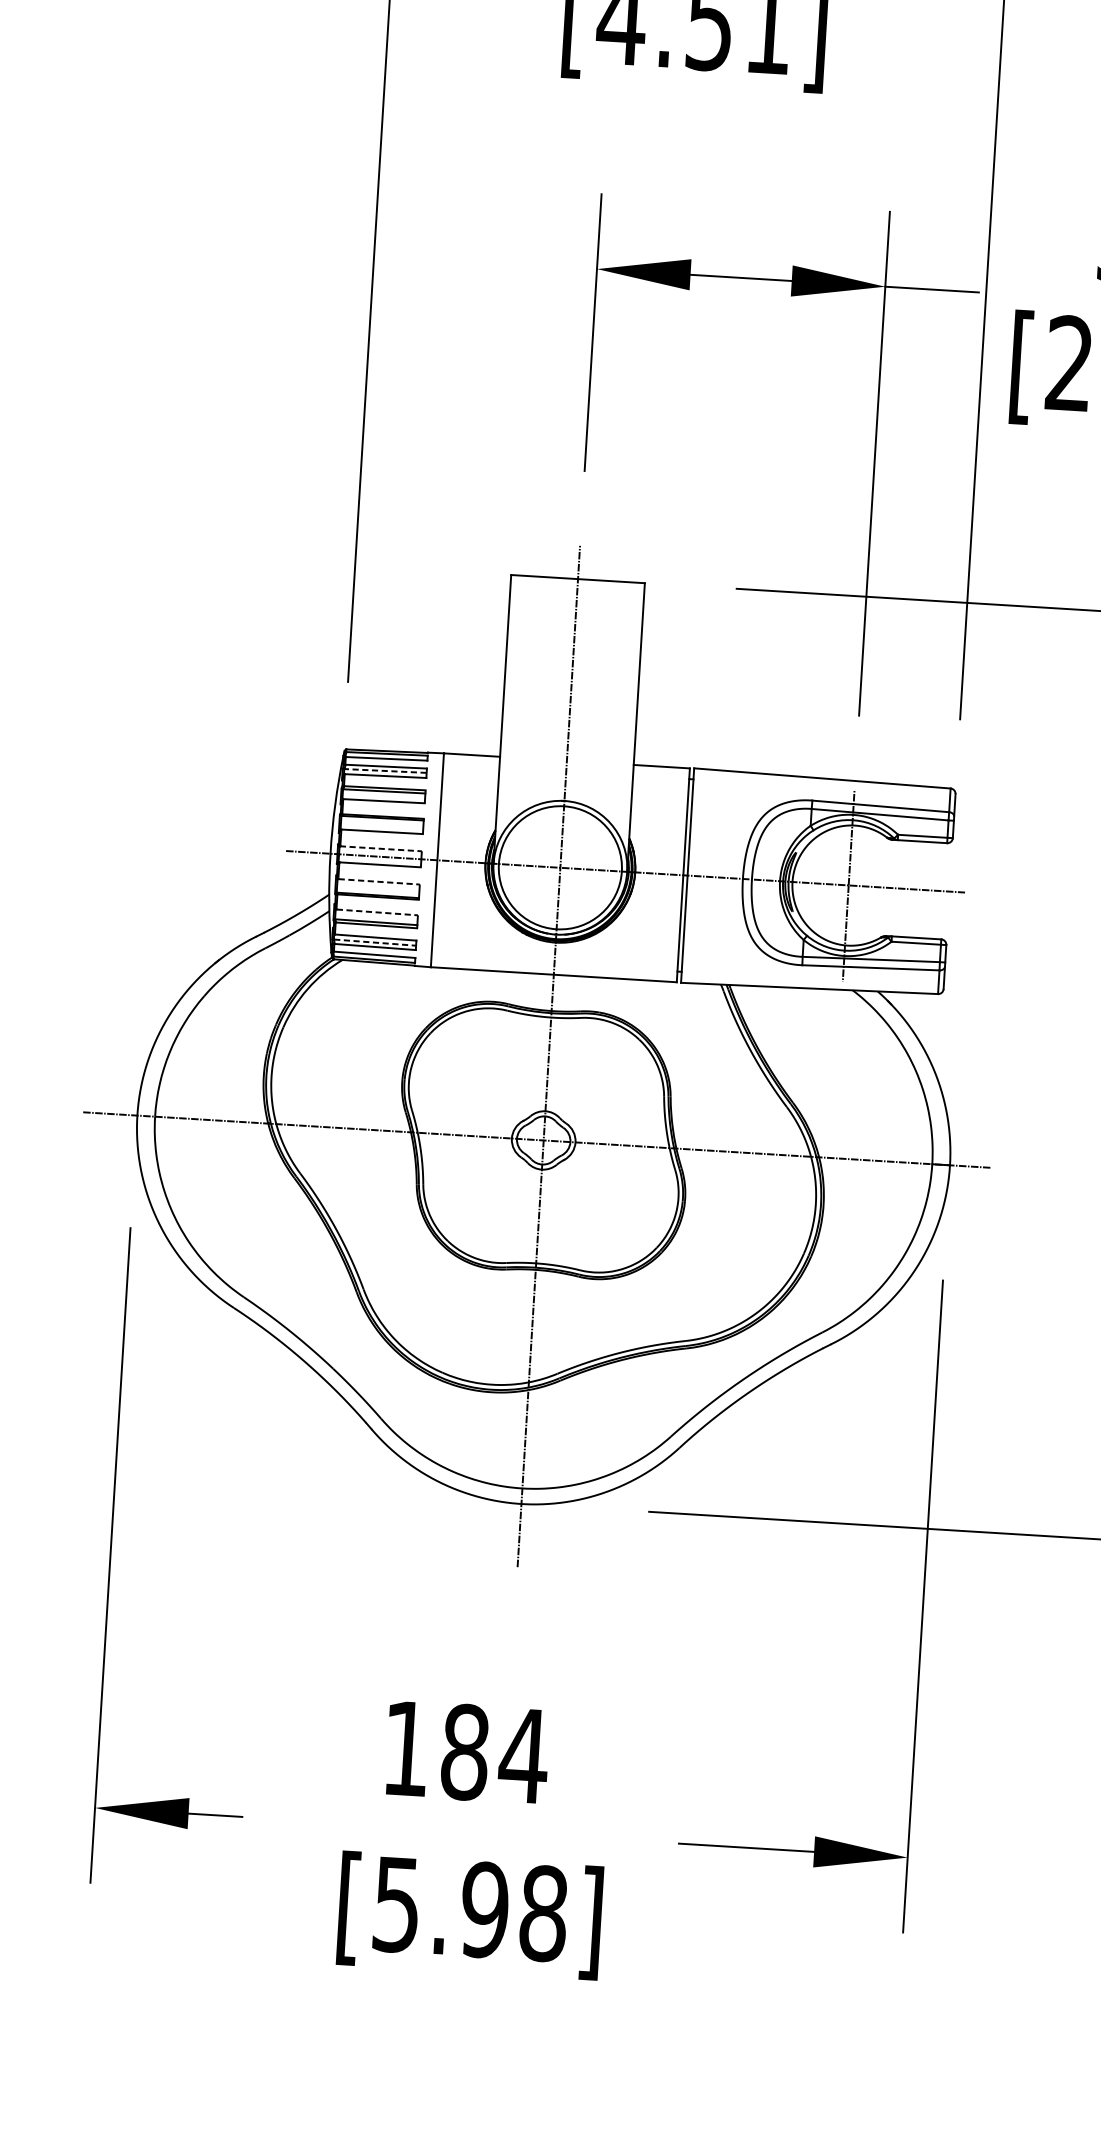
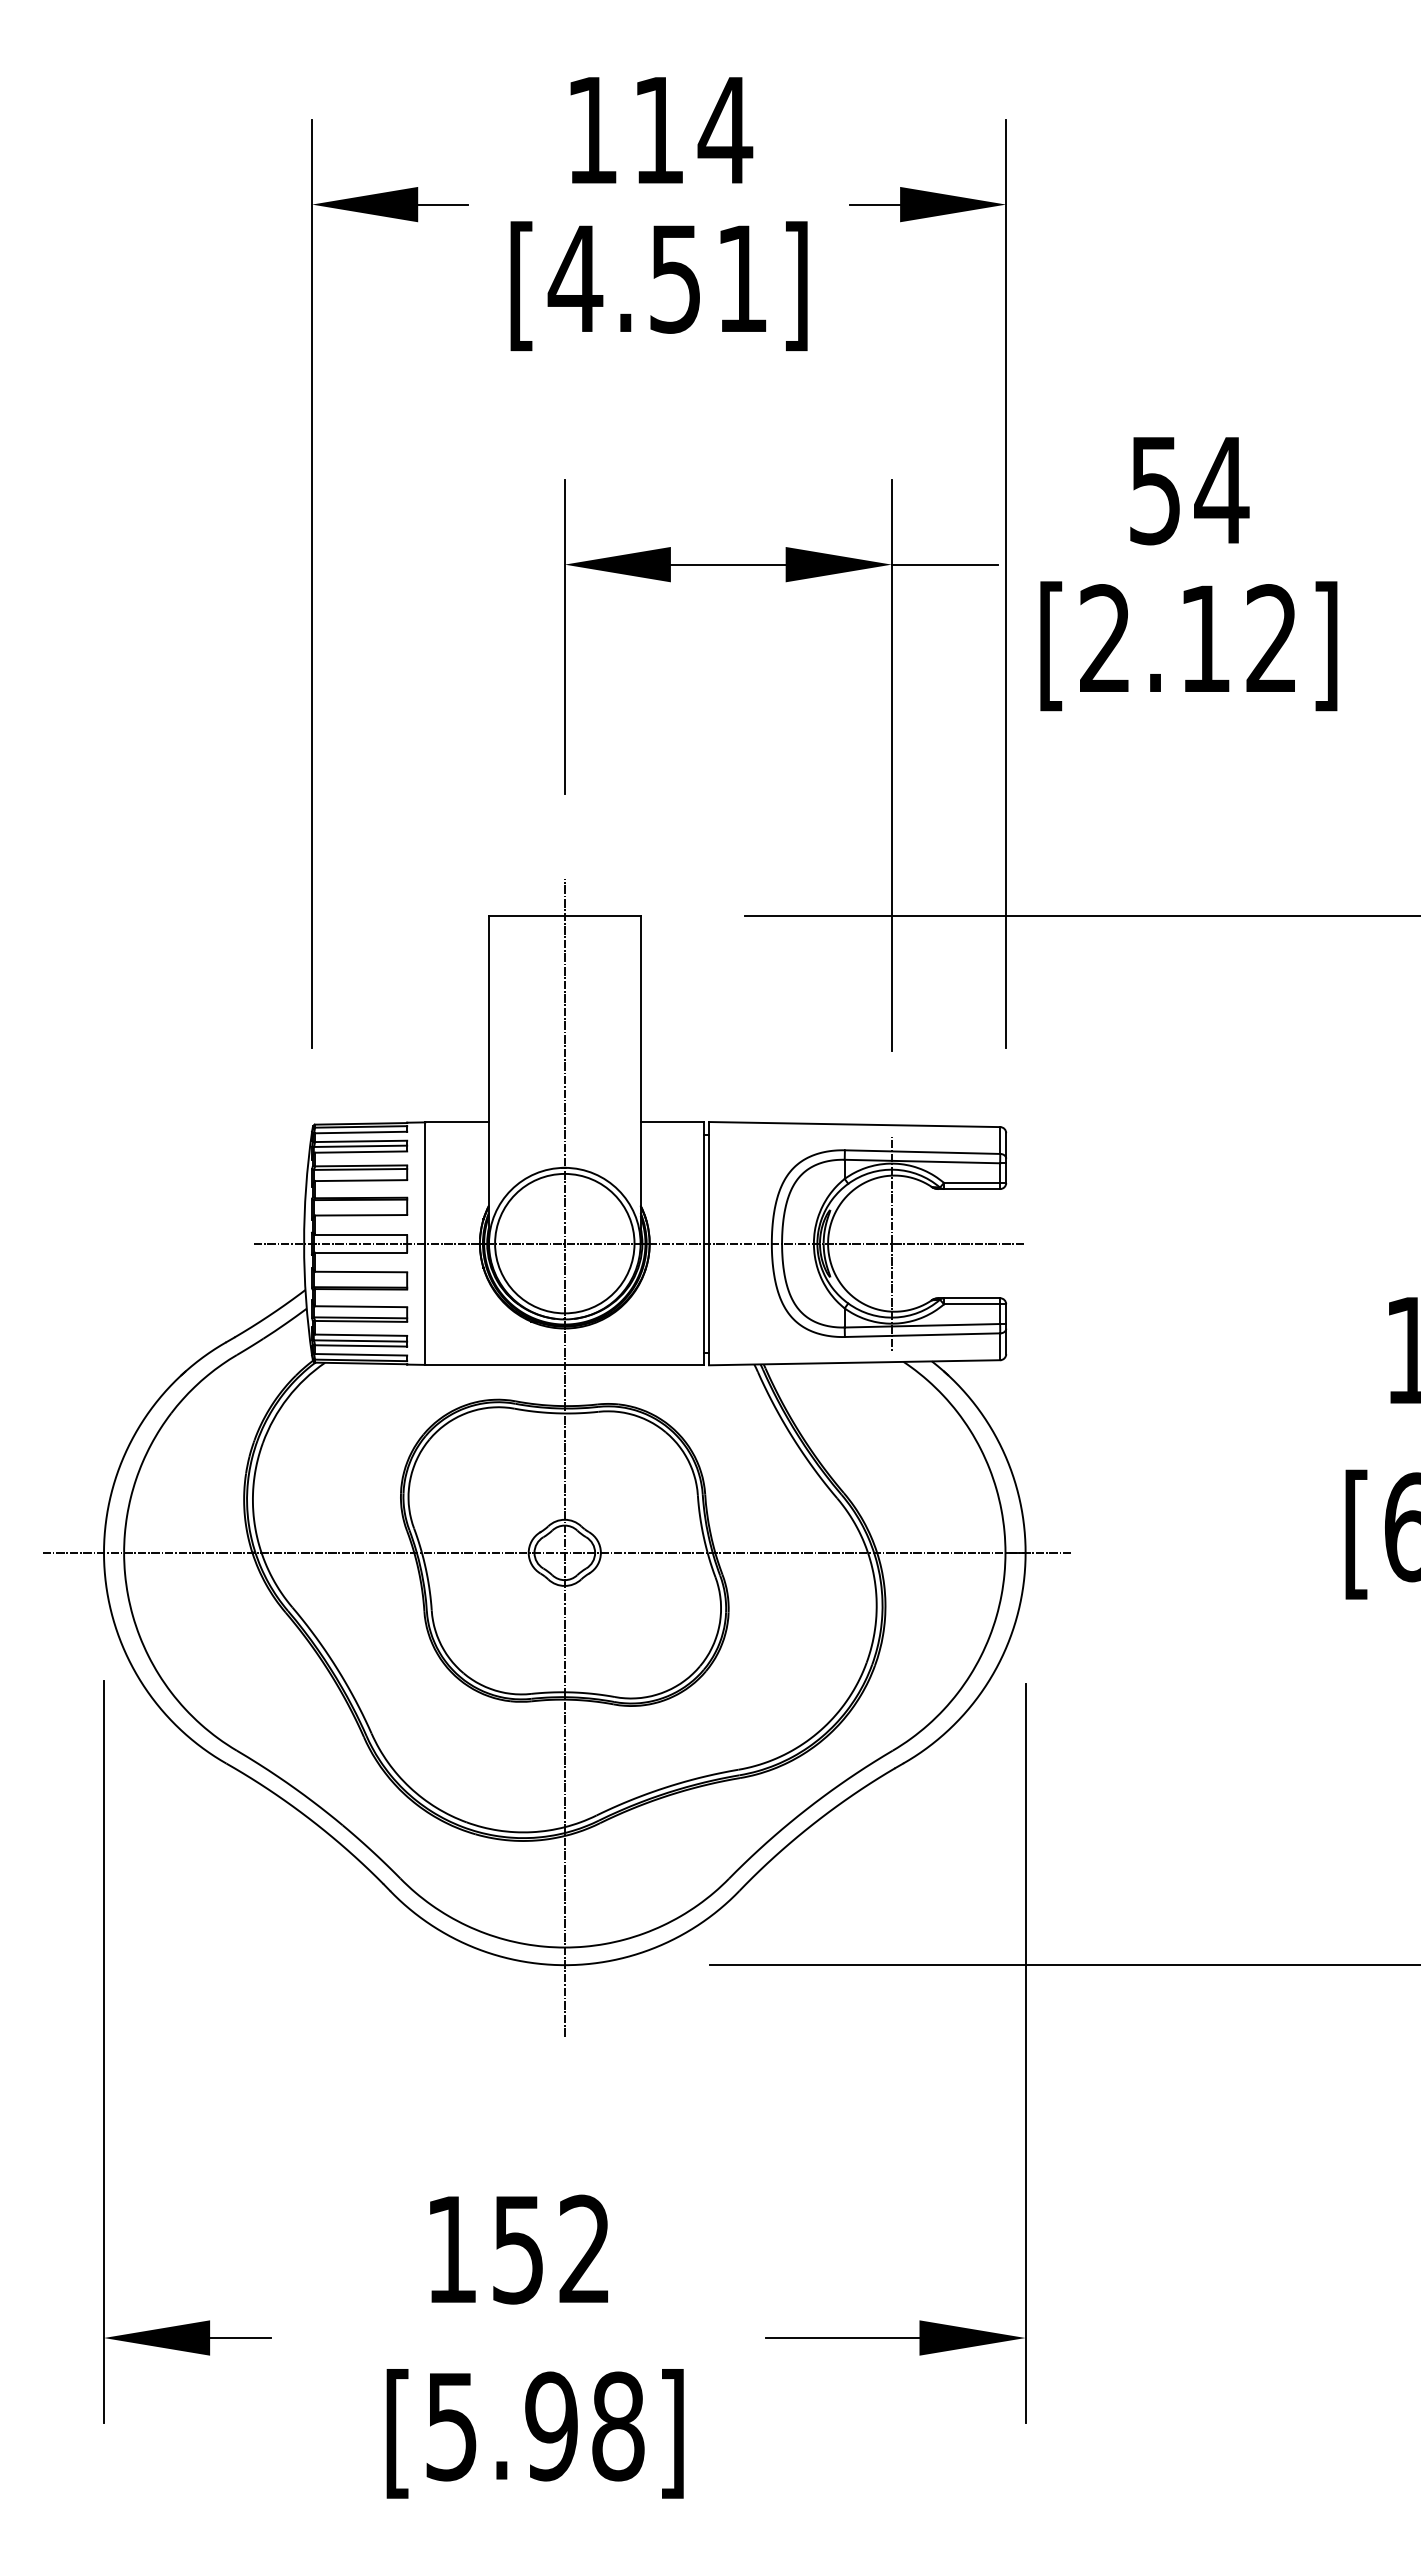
line: (385, 771) -> (360, 1146), dashed -> solid
line: (380, 848) -> (360, 1234), dashed -> solid
line: (379, 882) -> (361, 1272), dashed -> solid
line: (377, 912) -> (361, 1306), dashed -> solid
line: (374, 943) -> (360, 1341), dashed -> solid
text: (495, 1754) -> (552, 2249), 184 -> 152

